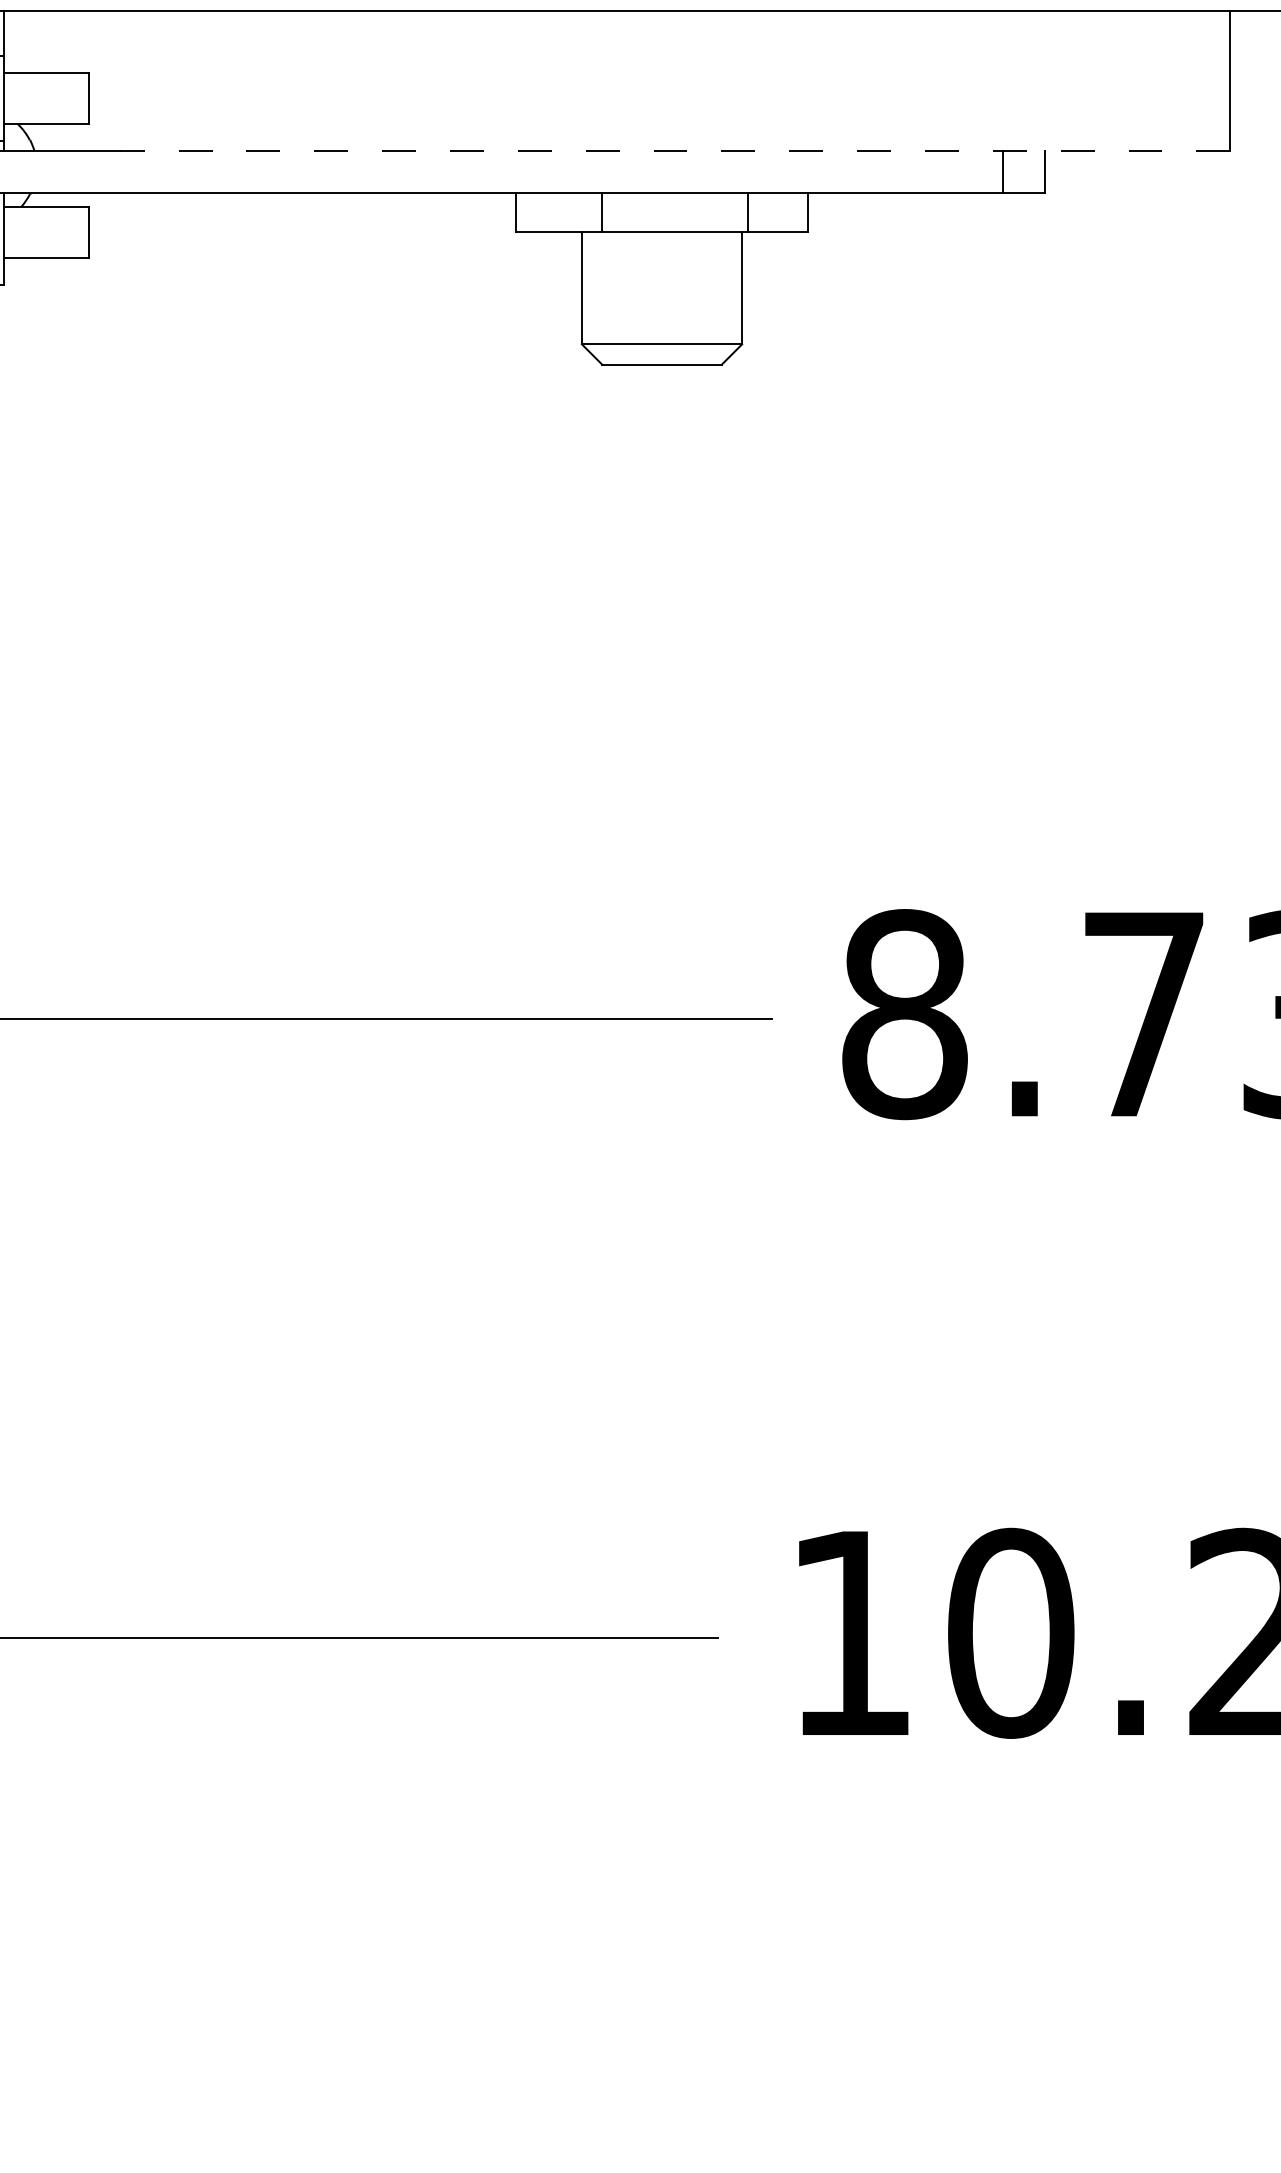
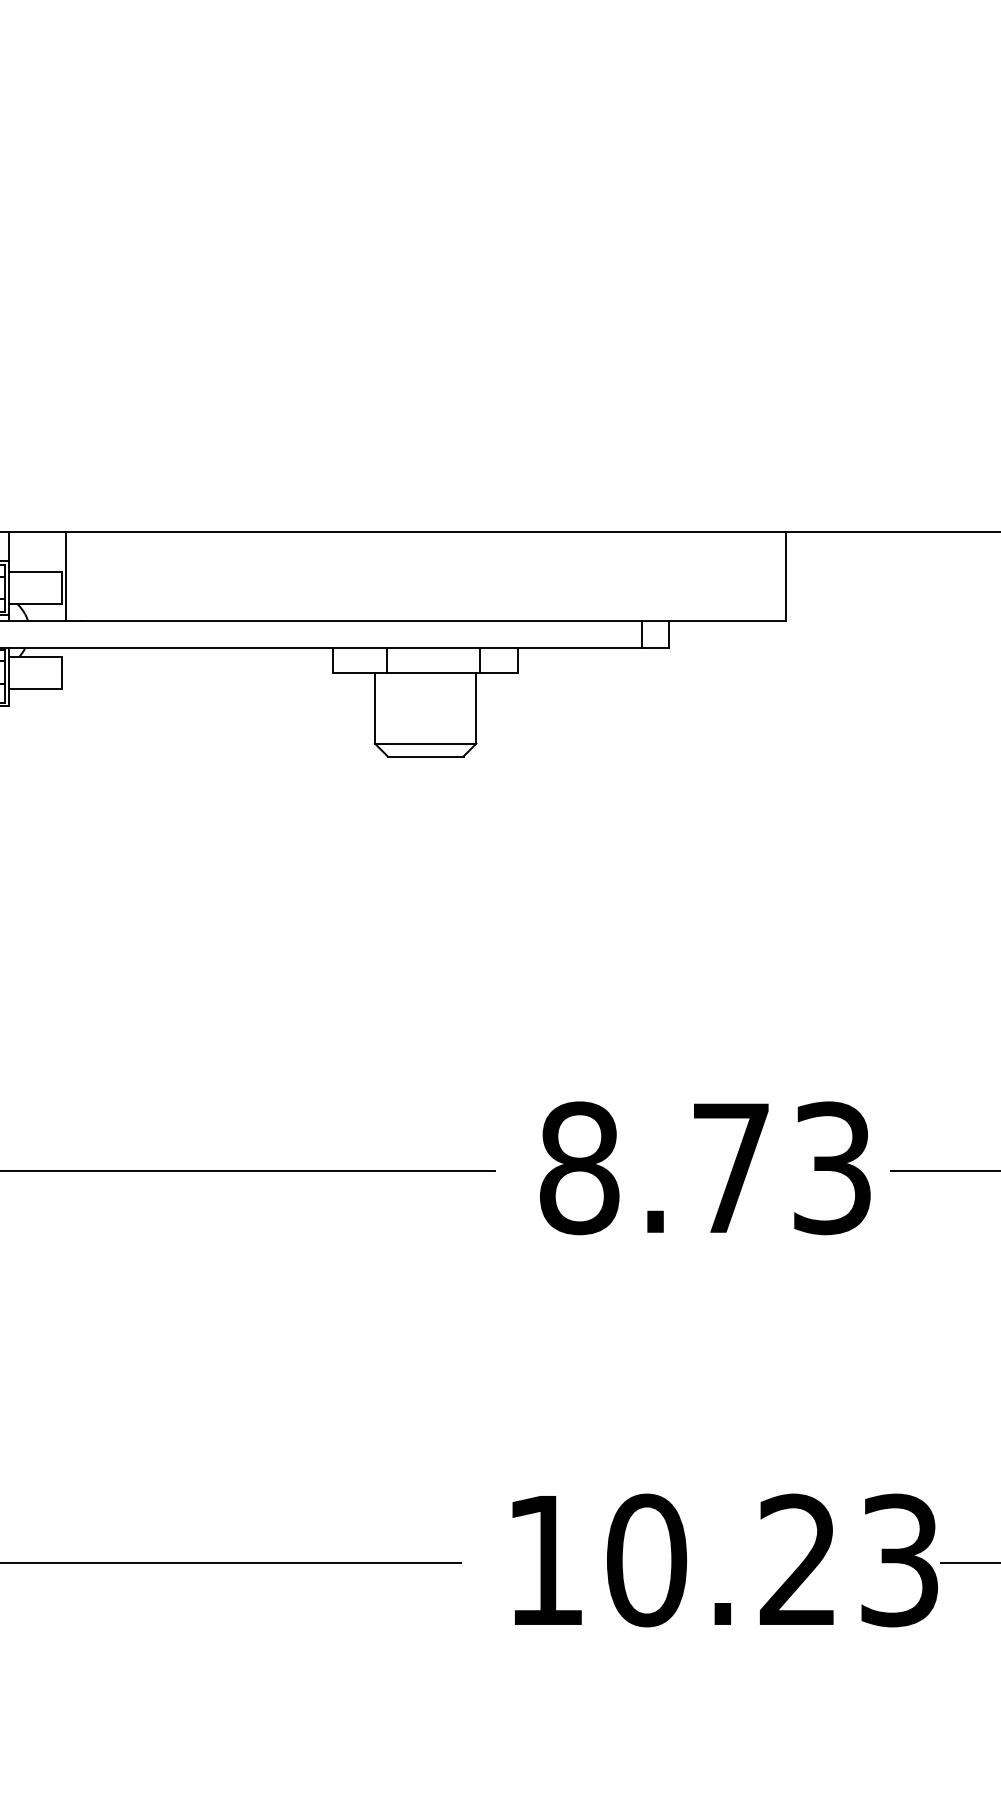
line: (93, 80) -> (65, 576), added
line: (674, 151) -> (433, 621), dashed -> solid

